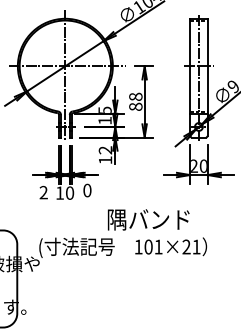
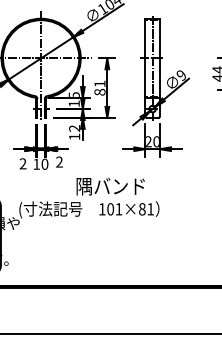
text: (135, 96) -> (99, 83), 88 -> 81
text: (87, 189) -> (59, 161), 0 -> 2
text: (186, 247) -> (142, 209), 101×21 -> 101×81

